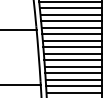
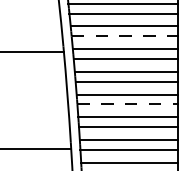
line: (72, 20) -> (126, 35), solid -> dashed
line: (73, 59) -> (128, 103), solid -> dashed

